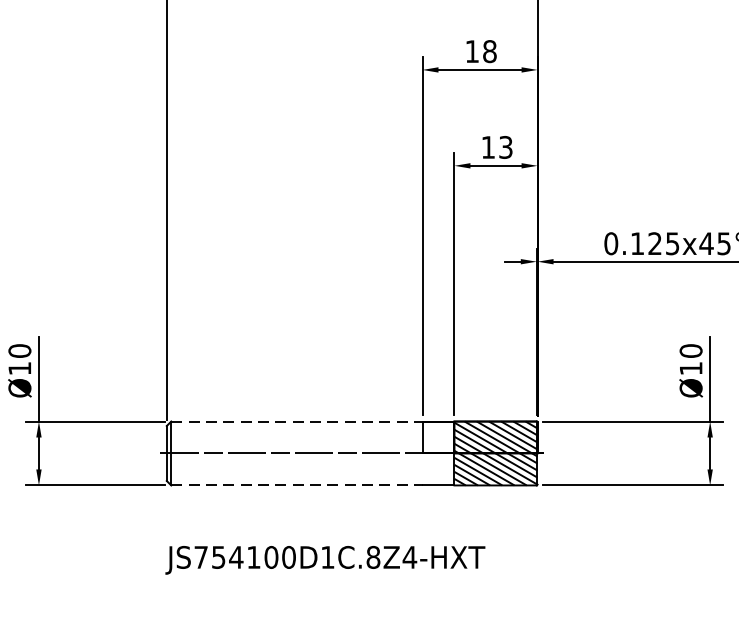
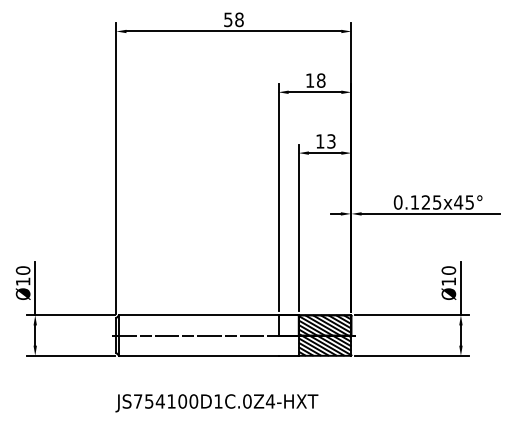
line: (296, 421) -> (198, 315), dashed -> solid
line: (296, 484) -> (198, 355), dashed -> solid
text: (373, 557) -> (247, 401), JS754100D1C.8Z4-HXT -> JS754100D1C.0Z4-HXT

